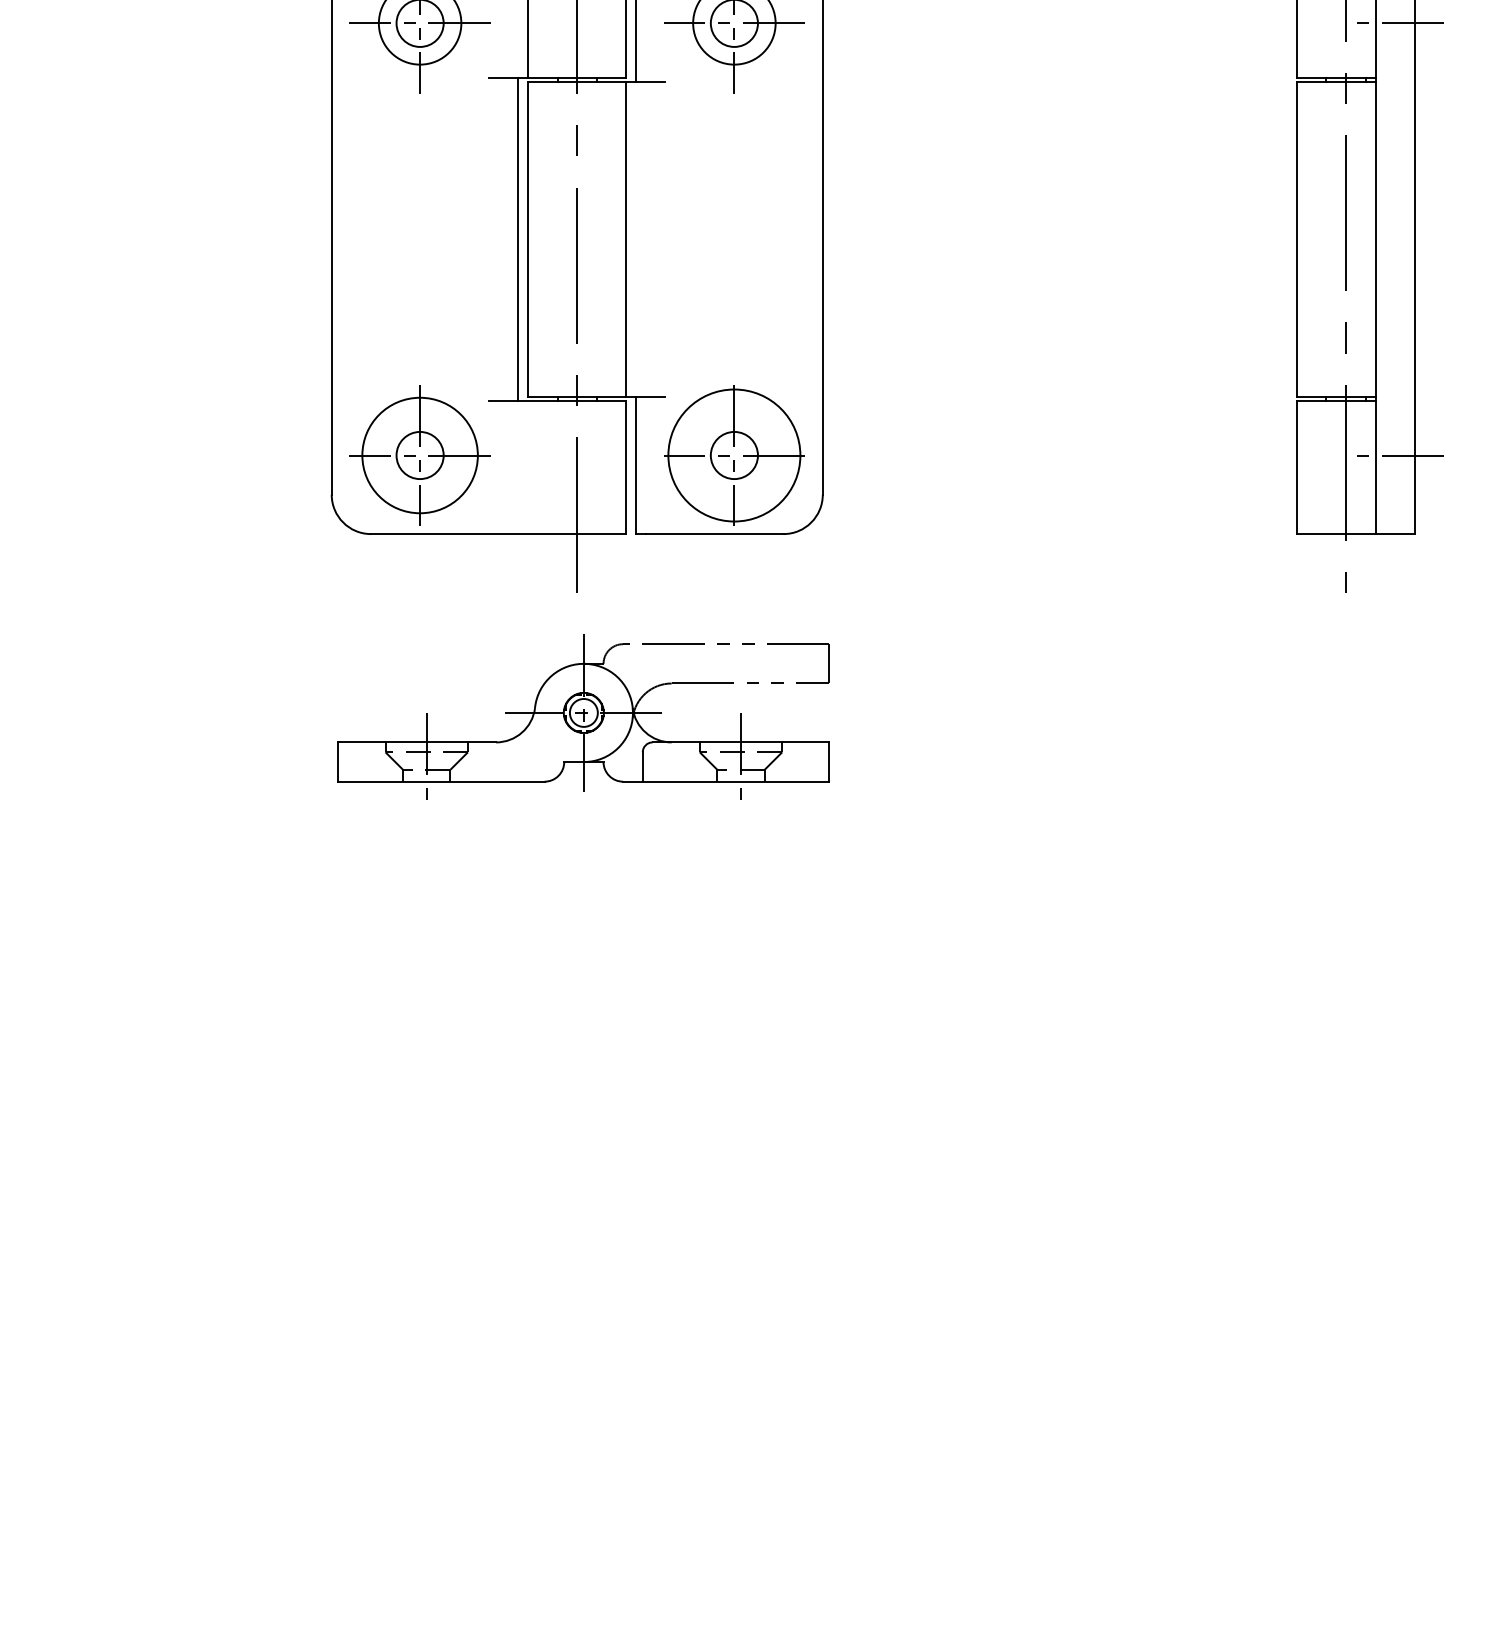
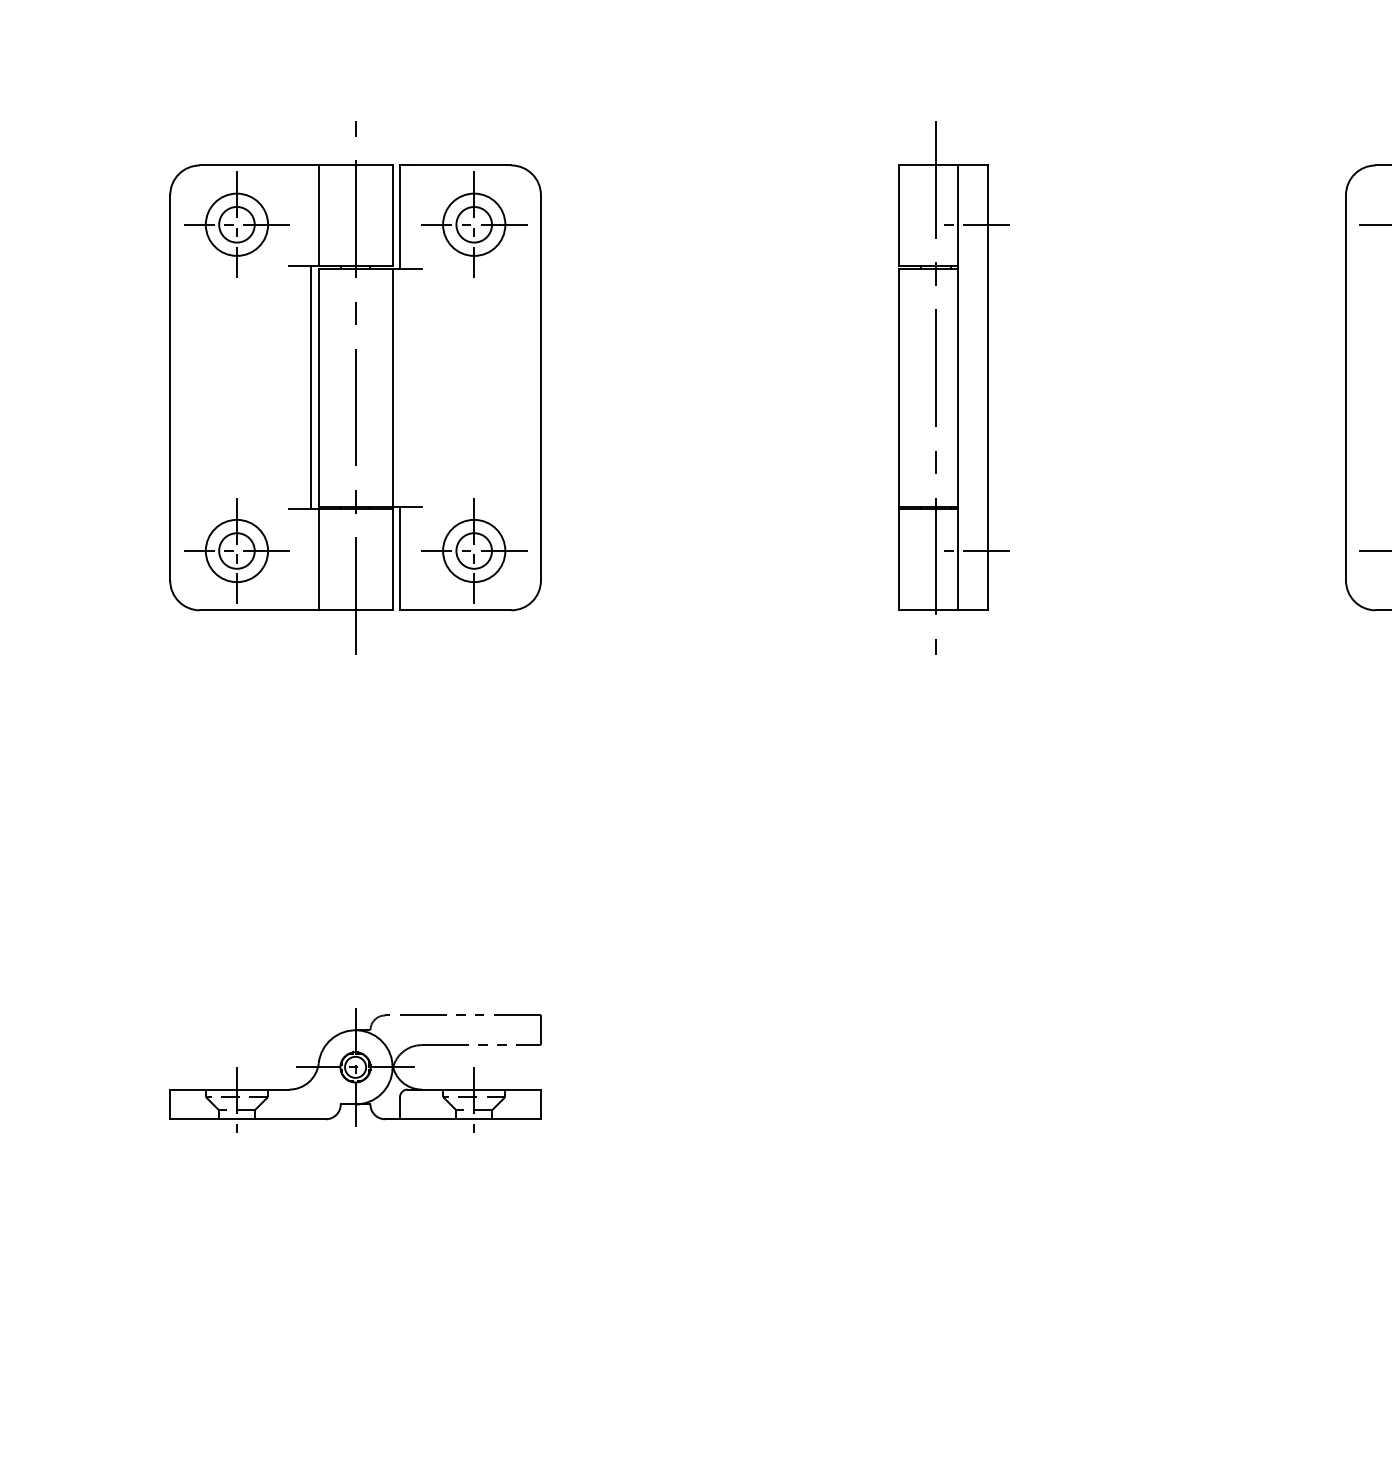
circle: (419, 454) -> (236, 550), size x0.71
circle: (734, 454) -> (474, 550), size x0.62
line: (528, 466) -> (318, 559), added
part: (583, 717) -> (355, 1070), moved

